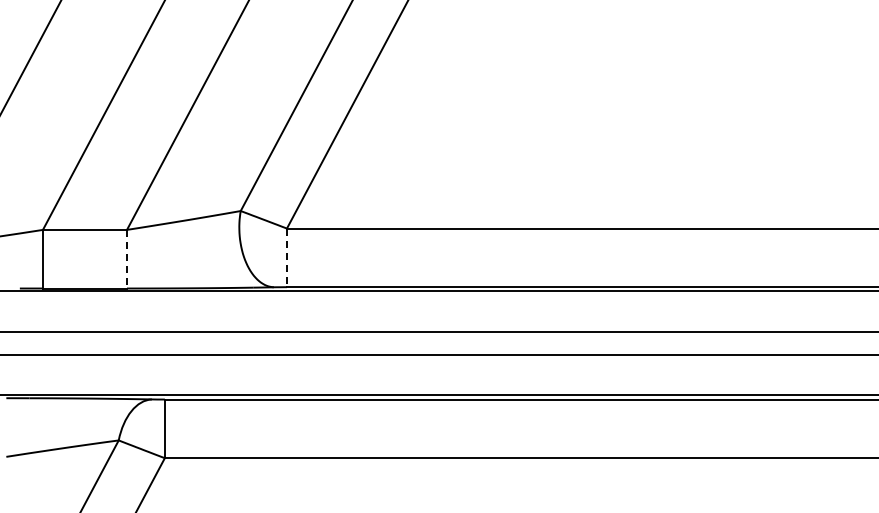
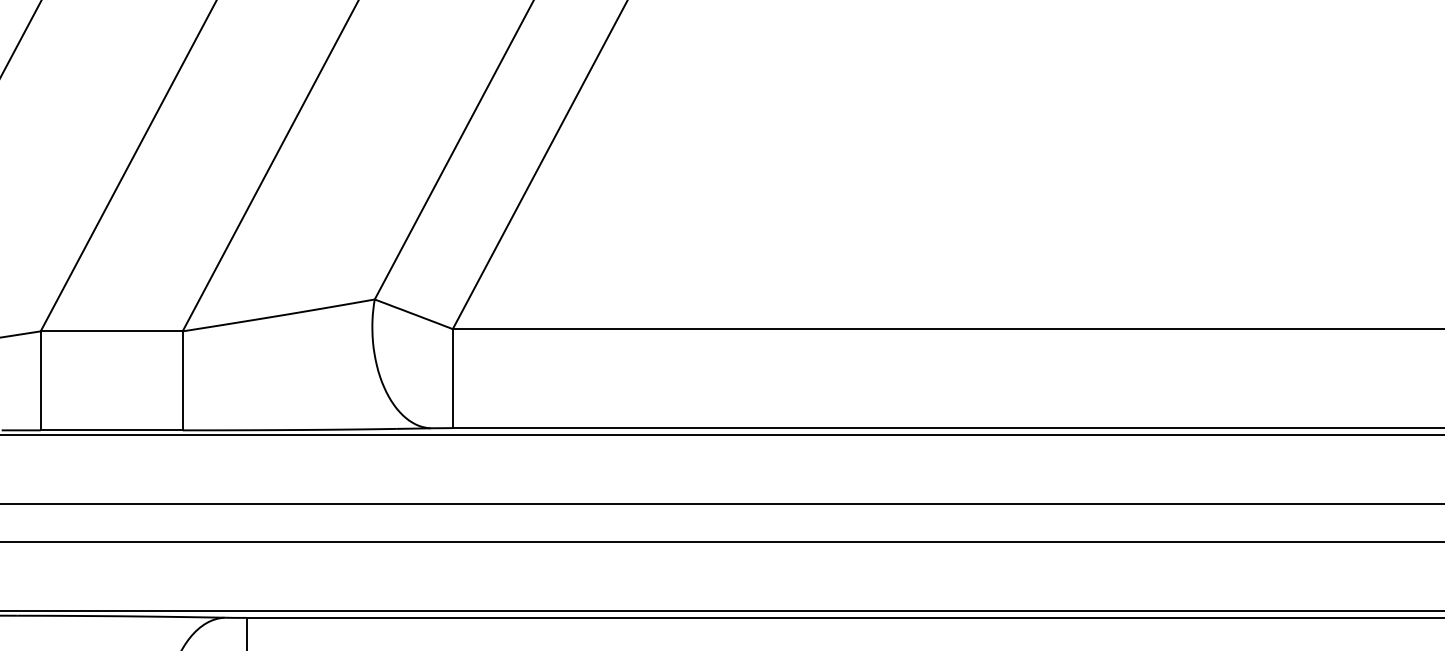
line: (286, 258) -> (452, 379), dashed -> solid
line: (127, 259) -> (183, 381), dashed -> solid

